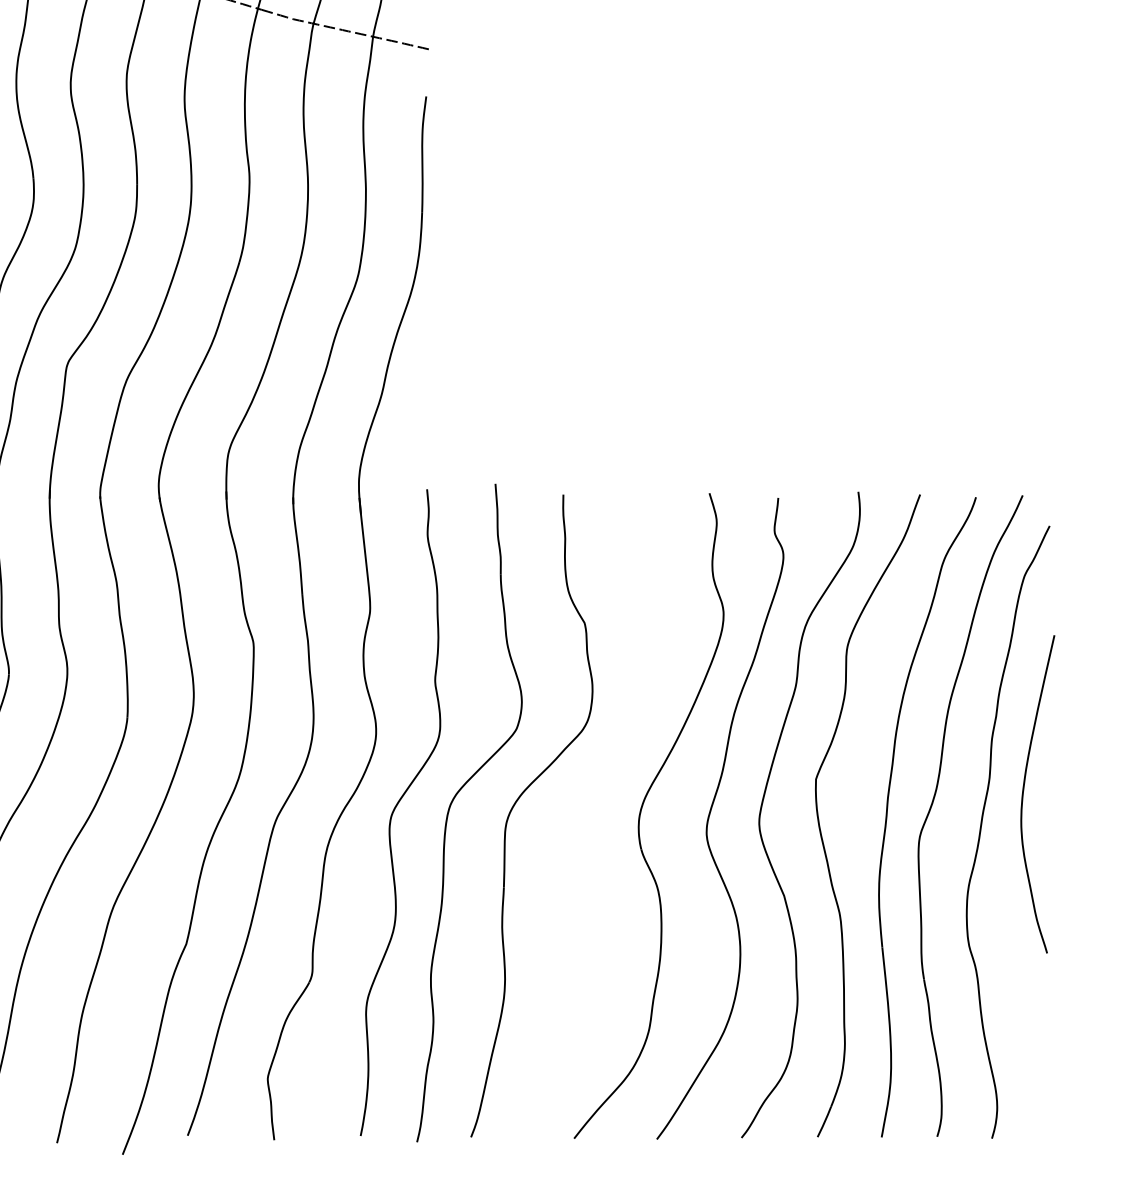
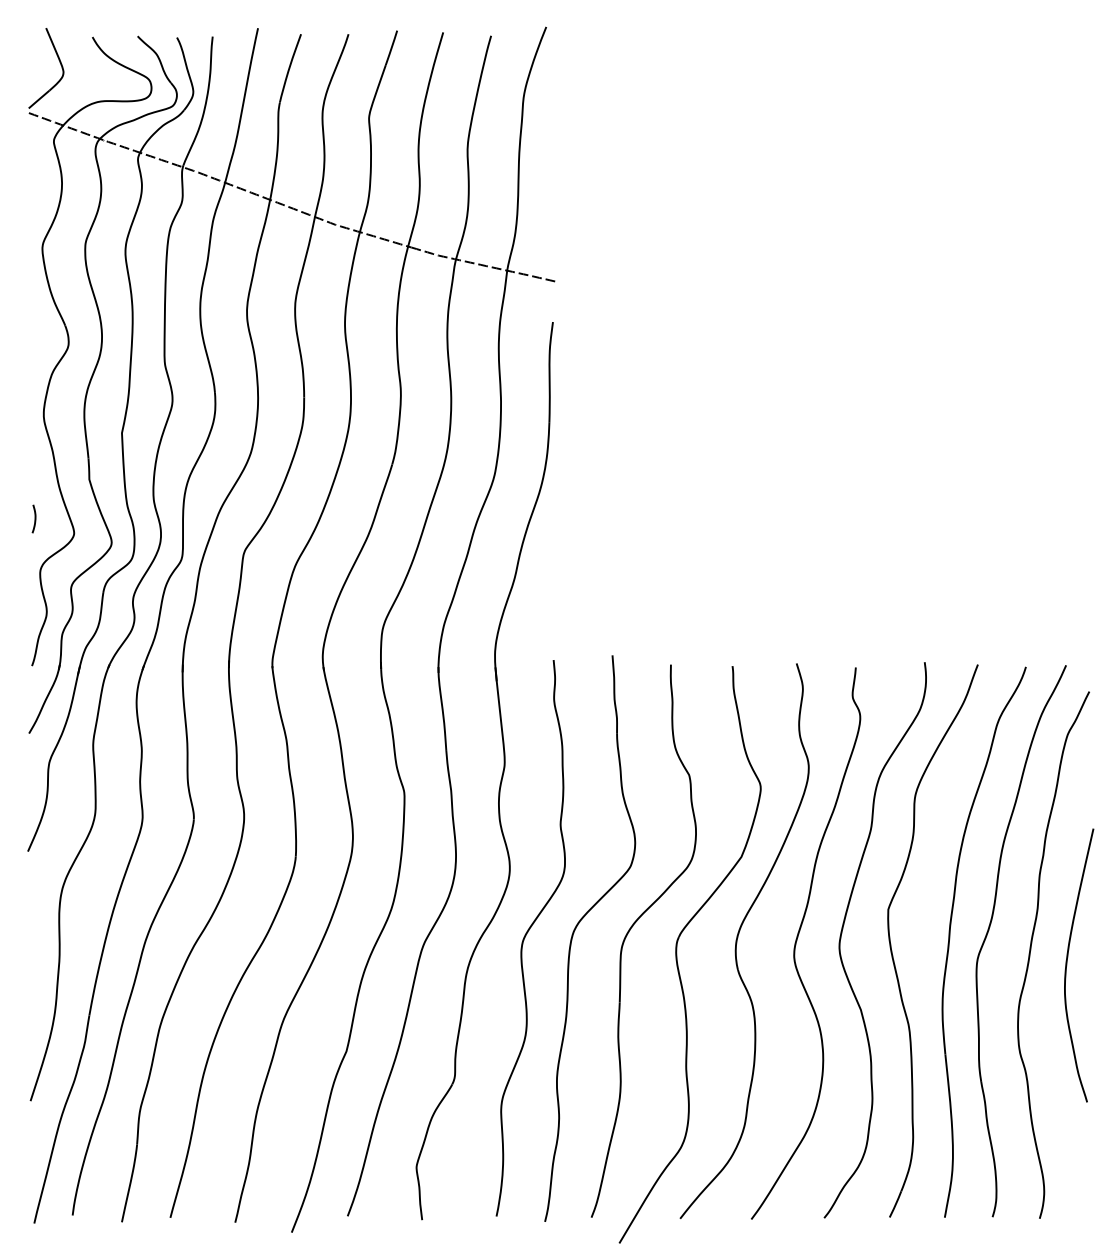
curve: (1024, 794) -> (1067, 965), moved
part: (571, 831) -> (677, 954), added

